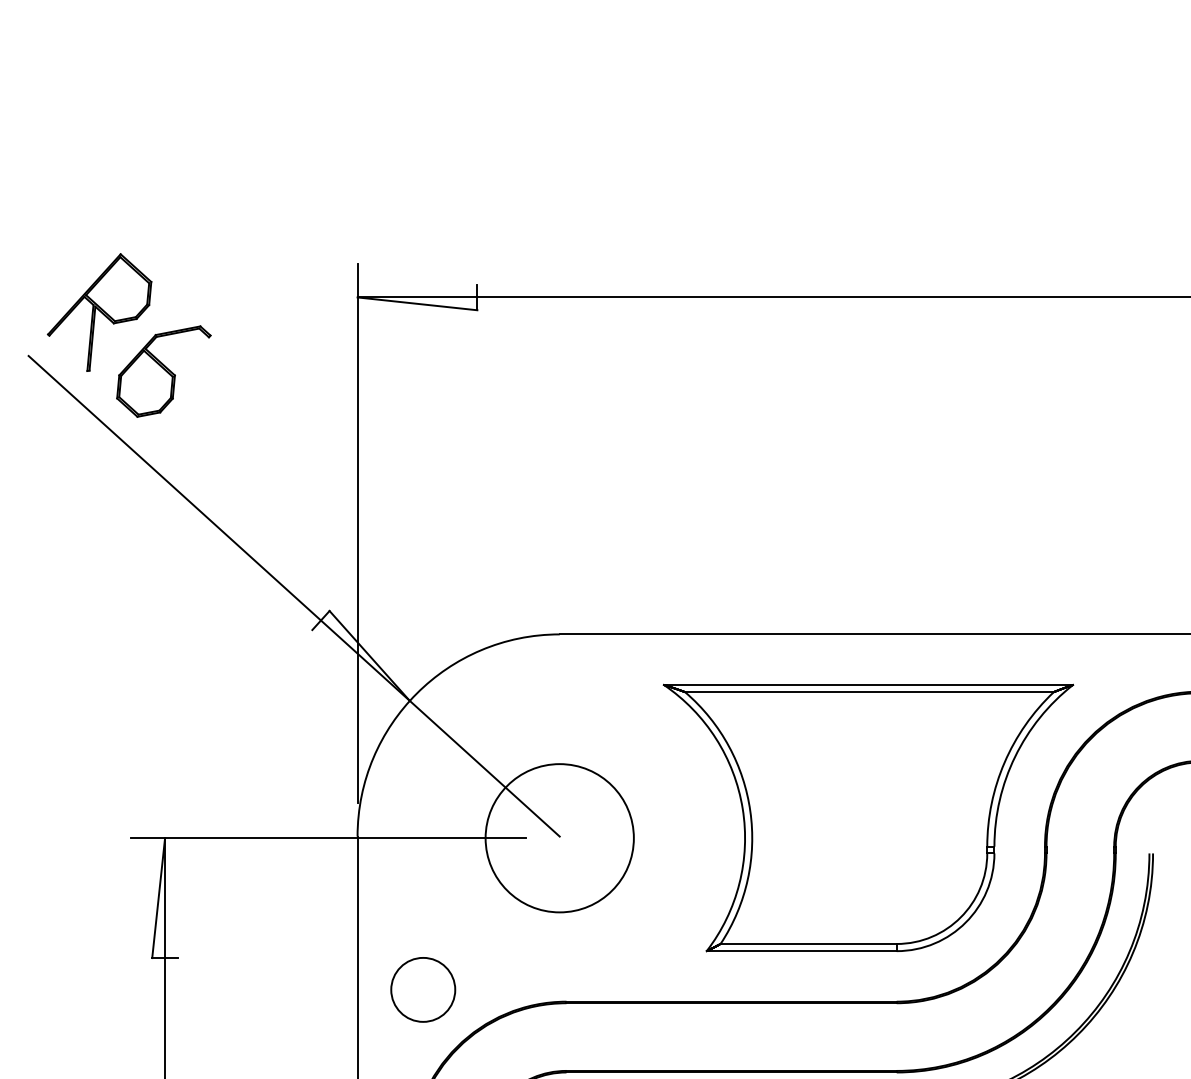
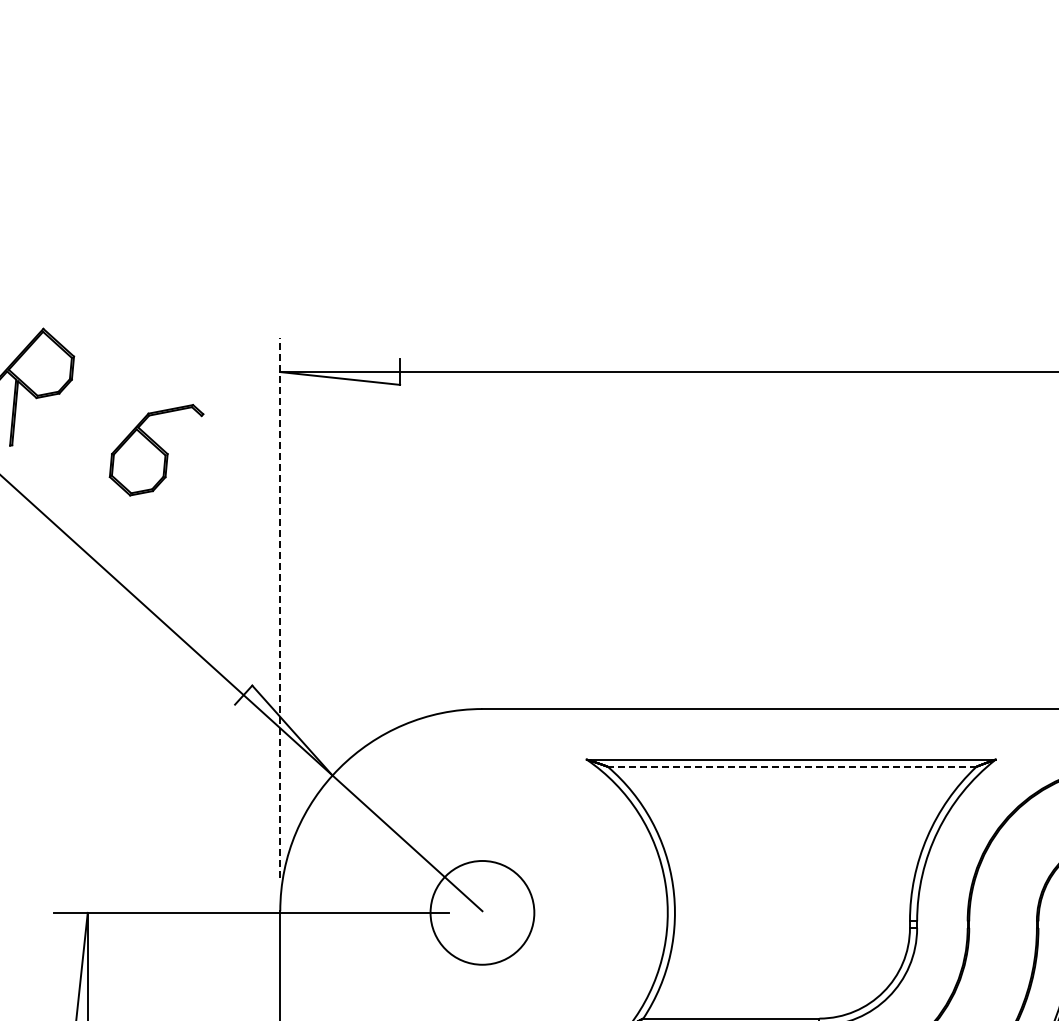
part: (163, 371) -> (156, 450), moved
line: (357, 533) -> (280, 608), solid -> dashed
line: (868, 692) -> (791, 767), solid -> dashed
circle: (559, 838) -> (482, 913), size x0.7

